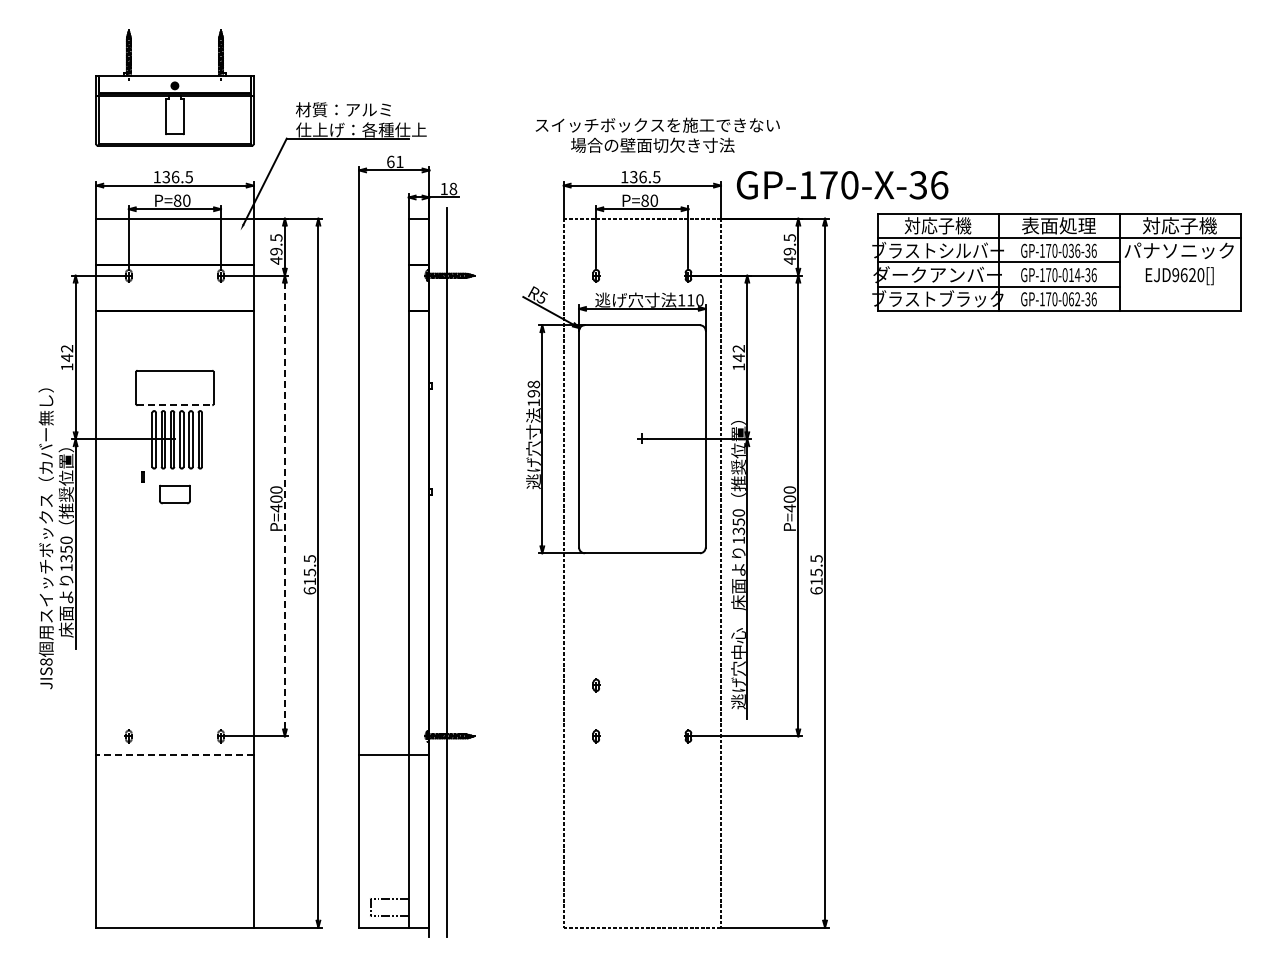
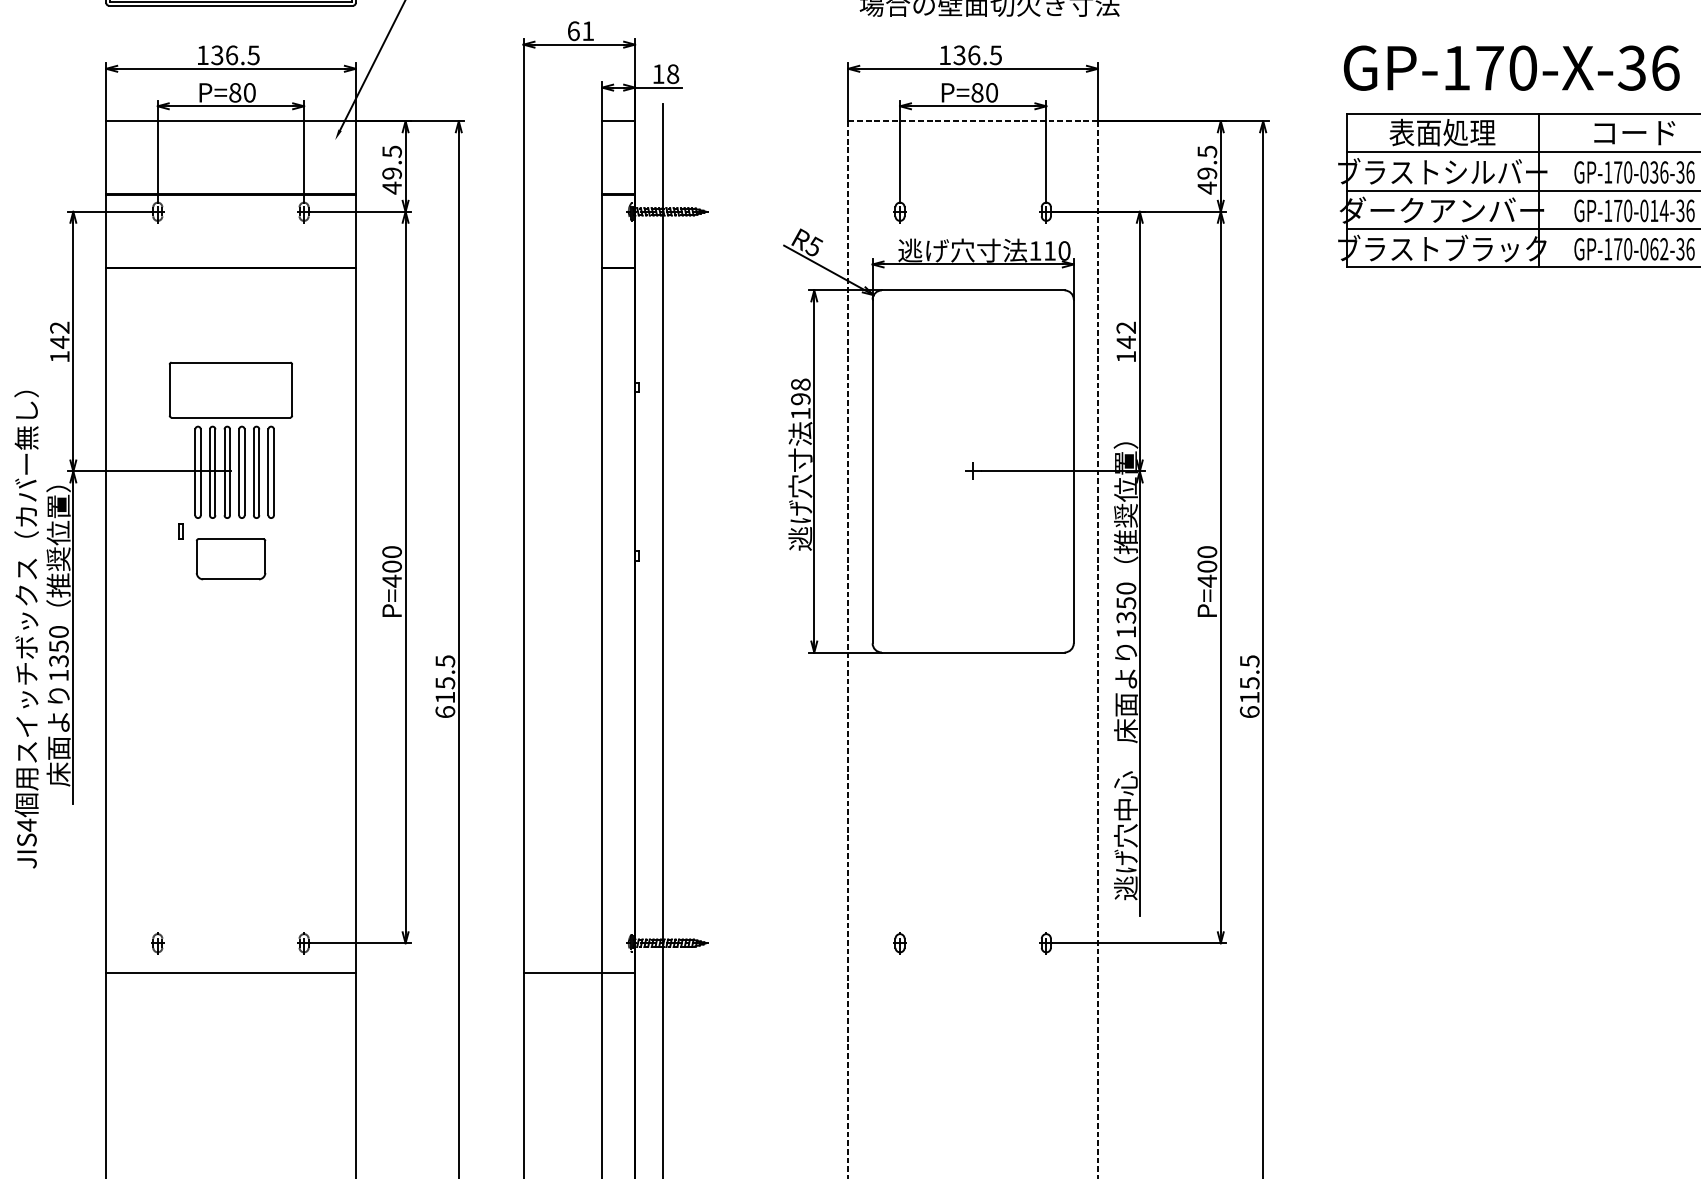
text: (842, 185) -> (1511, 68), moved
text: (937, 225) -> (1441, 132), 対応子機 -> 表面処理
text: (1058, 225) -> (1633, 132), 表面処理 -> コード
line: (175, 405) -> (231, 417), dashed -> solid
part: (174, 494) -> (230, 559), size x1.43
line: (284, 505) -> (404, 576), dashed -> solid
text: (46, 662) -> (27, 825), JIS8 -> JIS4
part: (596, 685) -> (900, 862), removed
line: (174, 754) -> (230, 971), dashed -> solid

